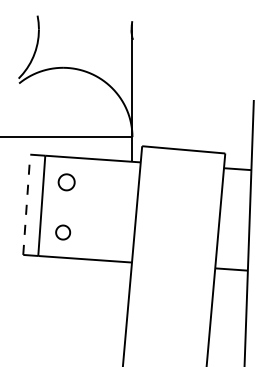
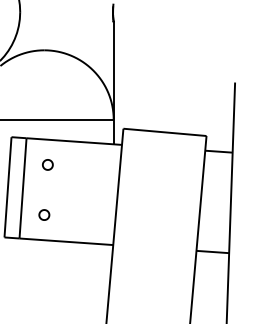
part: (66, 182) -> (47, 165), size x0.62
line: (26, 204) -> (7, 187), dashed -> solid
part: (62, 232) -> (43, 215), size x0.71

